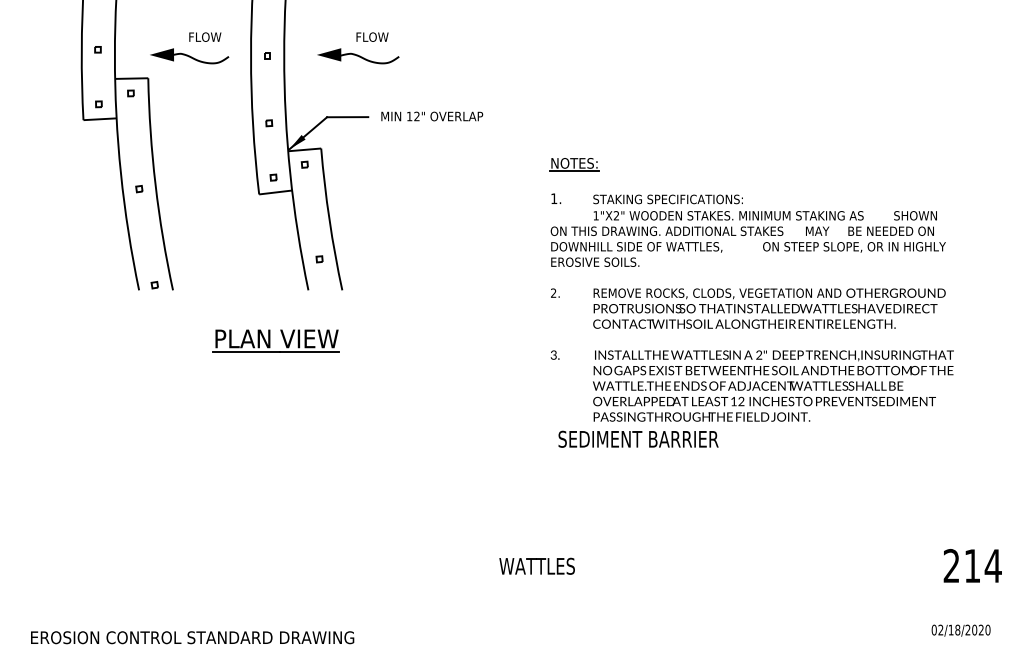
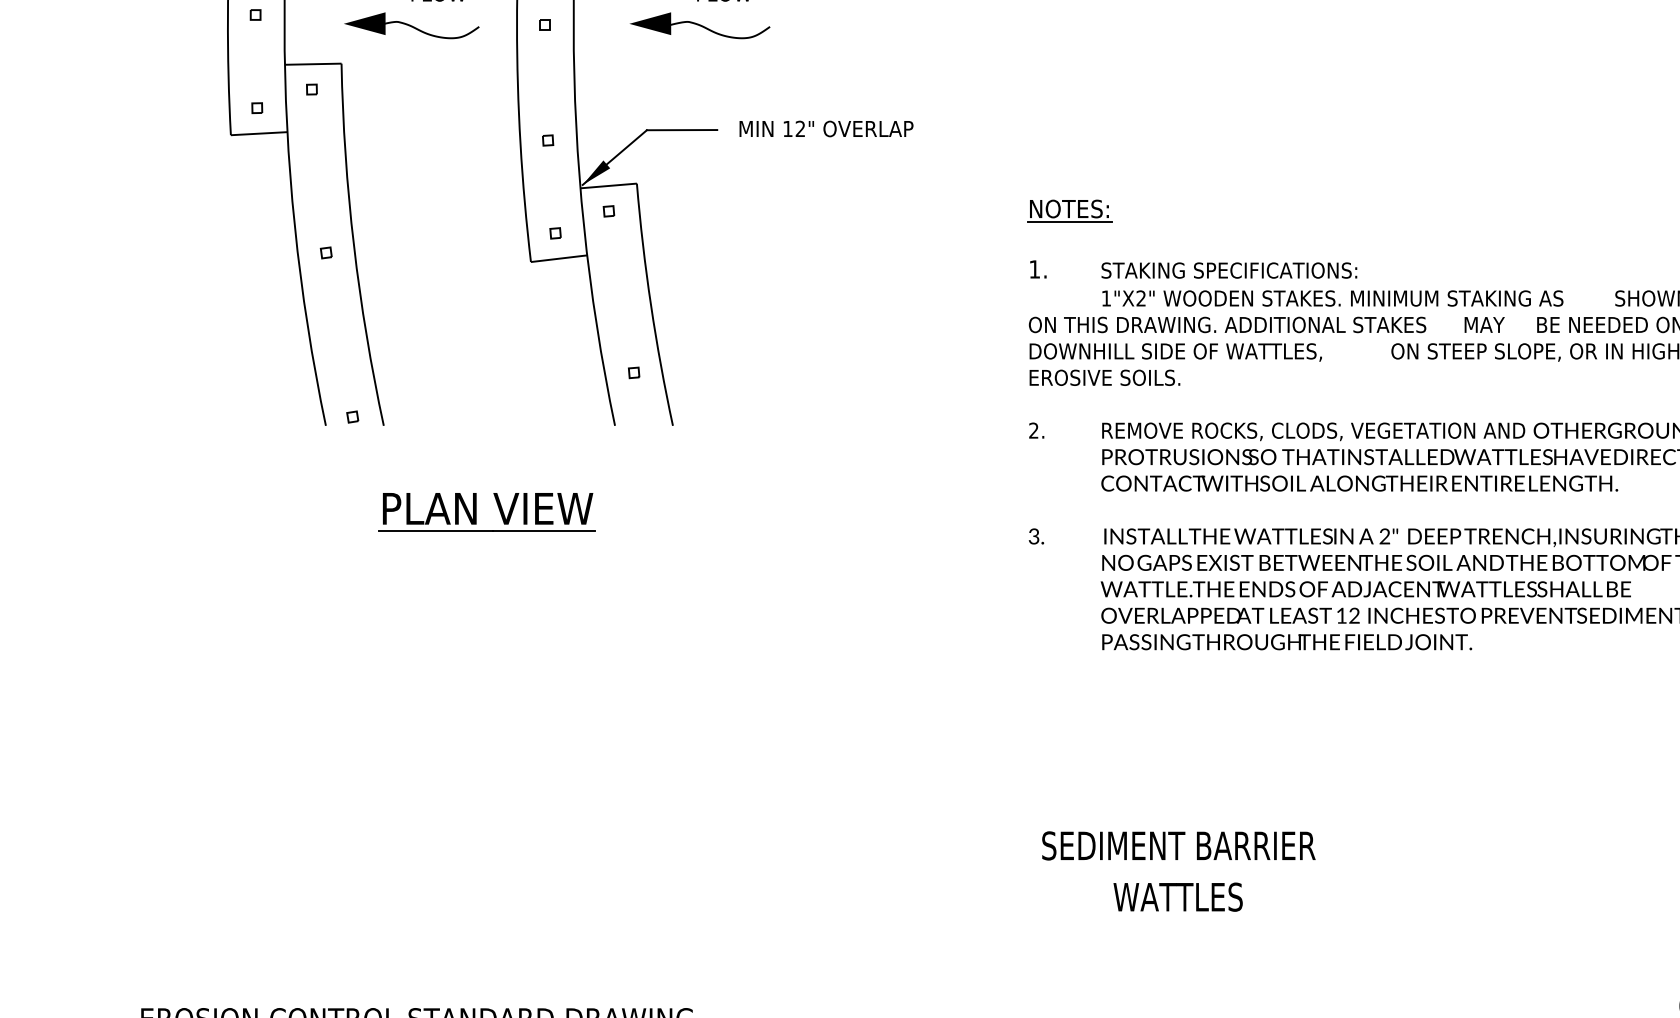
part: (275, 340) -> (485, 511), moved
text: (638, 438) -> (1178, 844), moved
text: (536, 565) -> (1177, 895), moved

